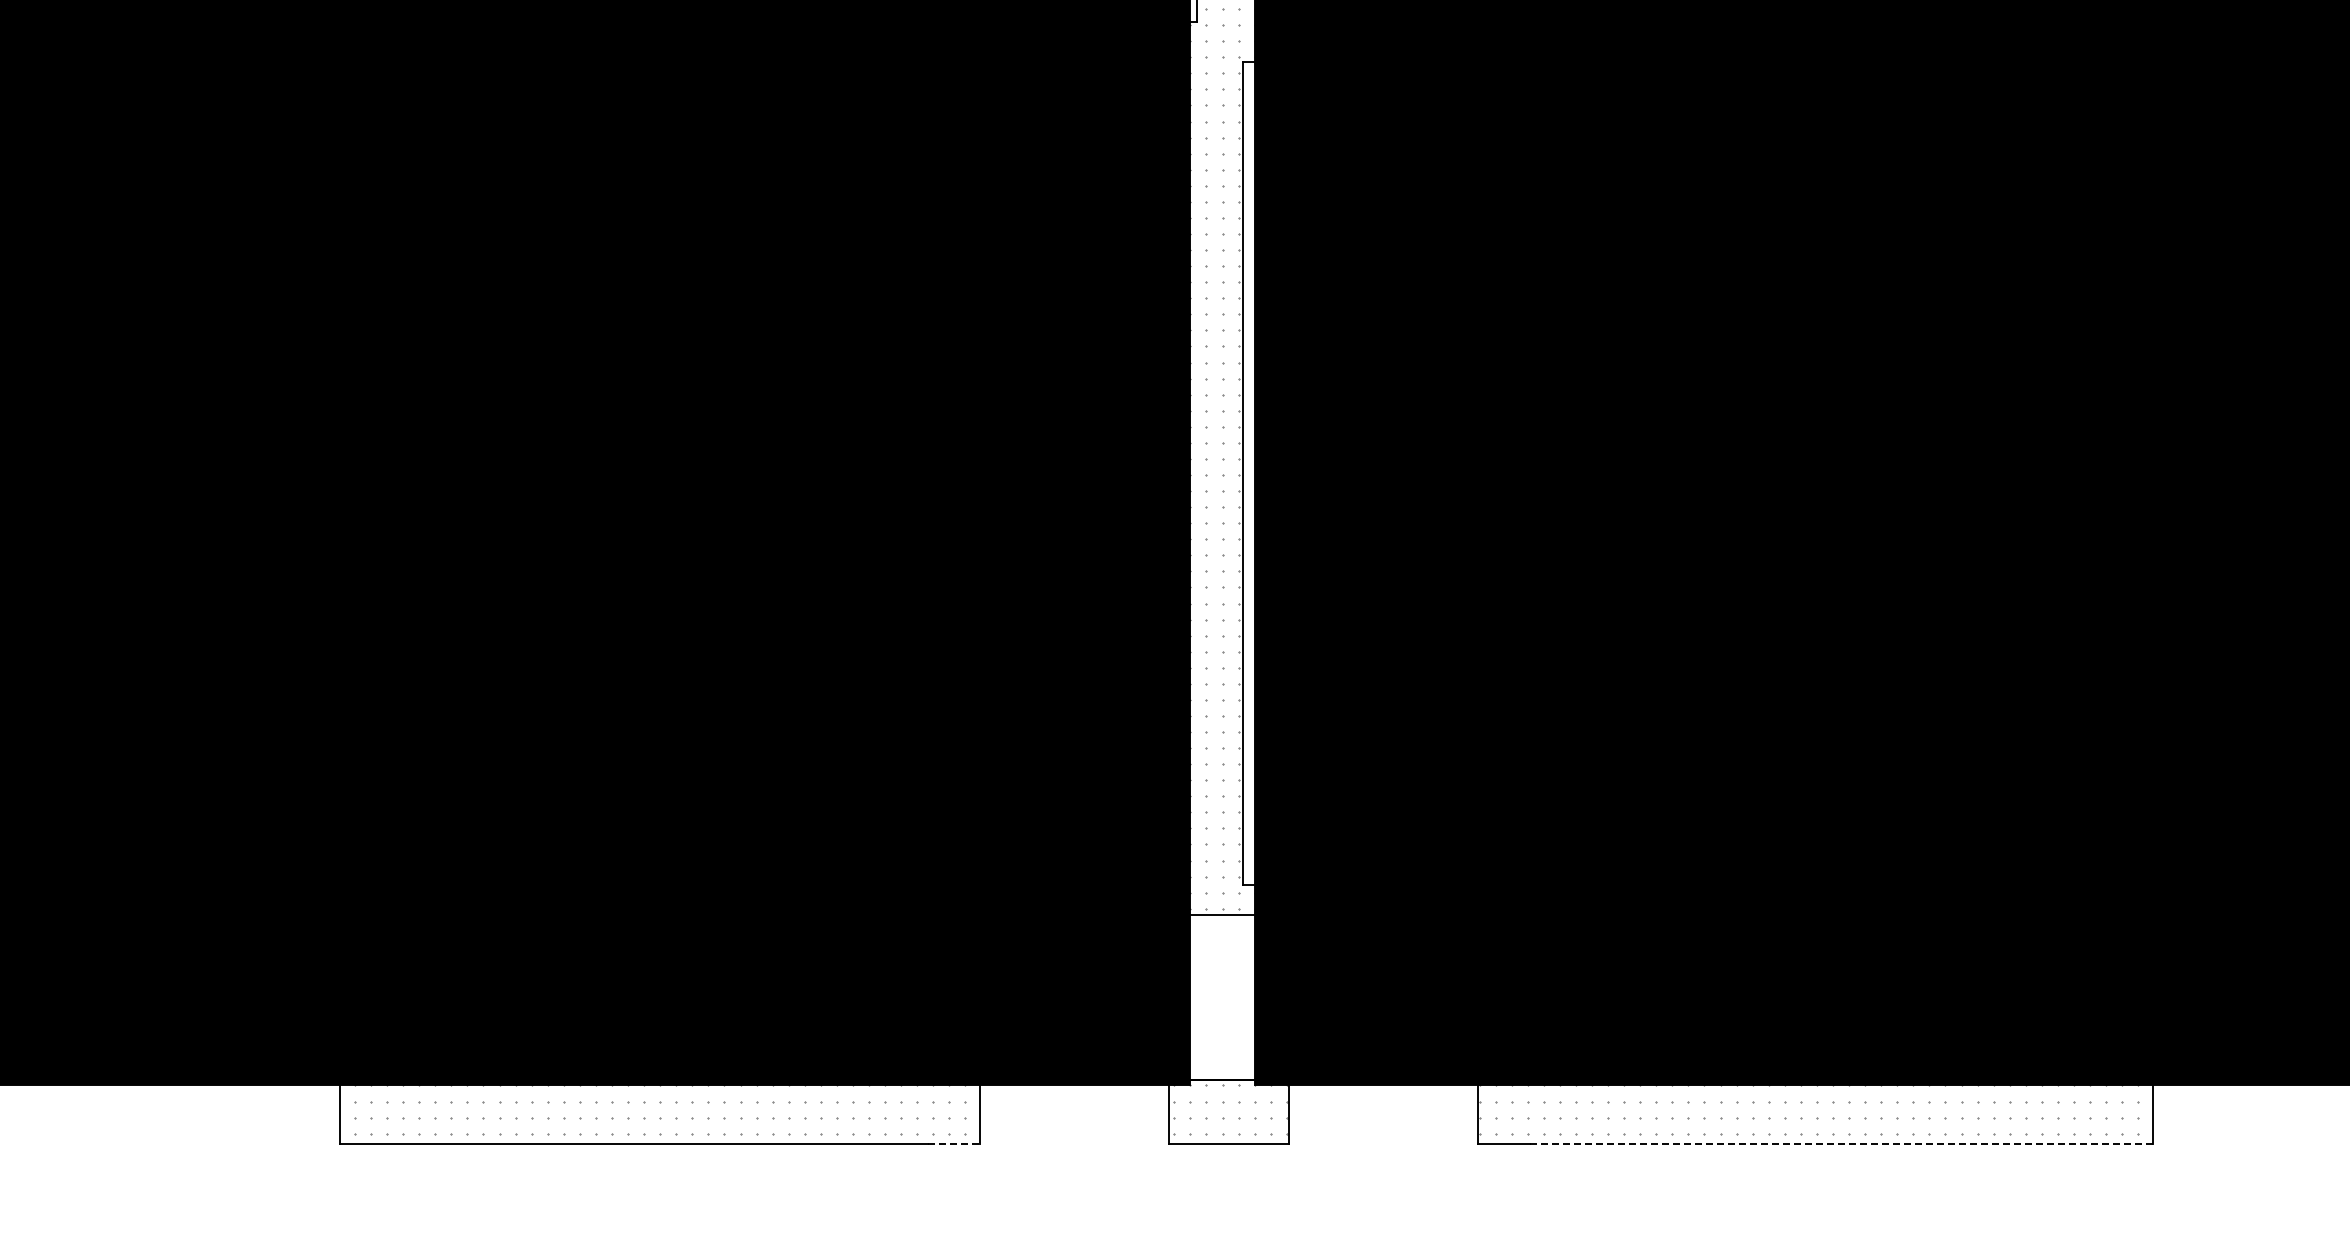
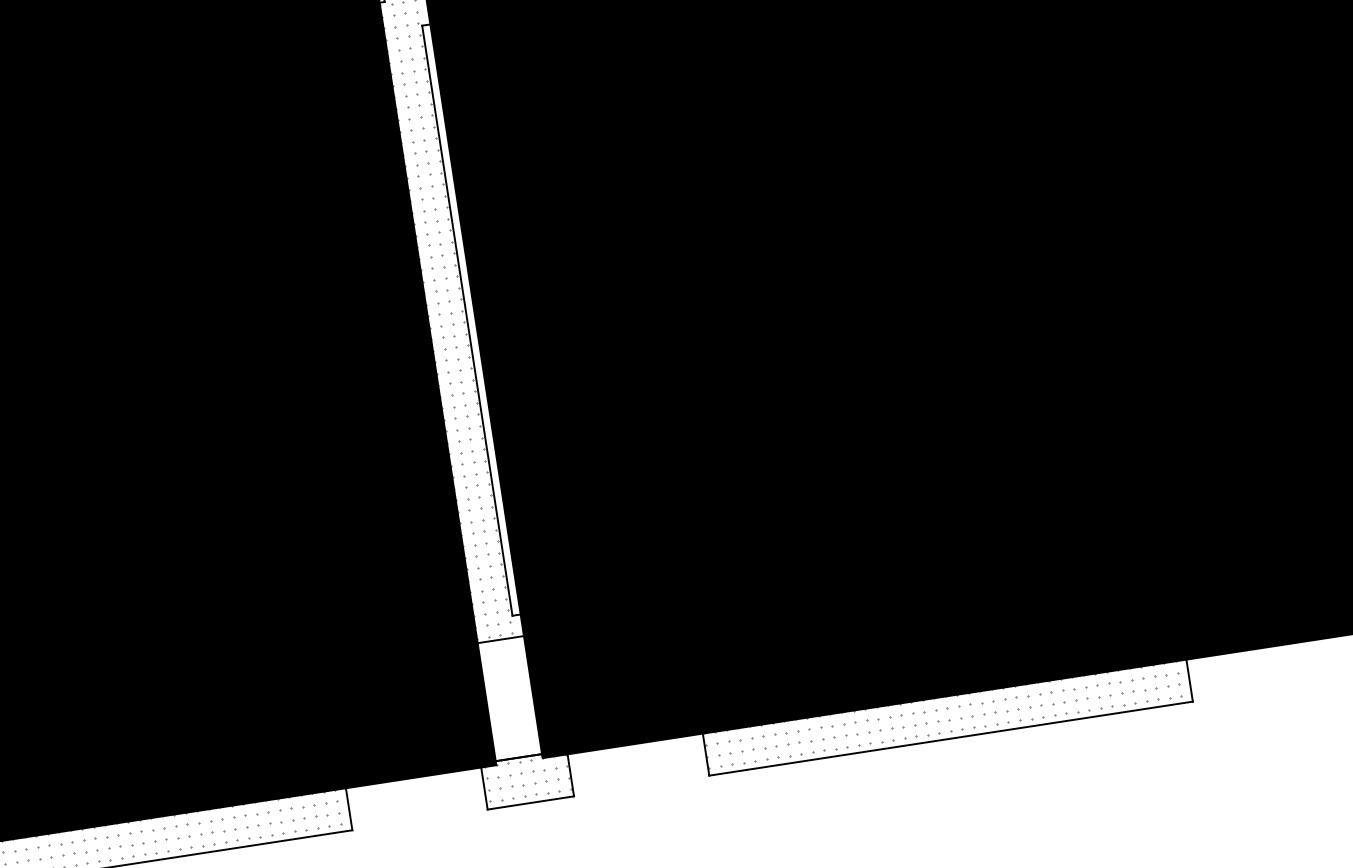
line: (954, 1144) -> (334, 833), dashed -> solid
line: (1842, 1144) -> (970, 735), dashed -> solid

